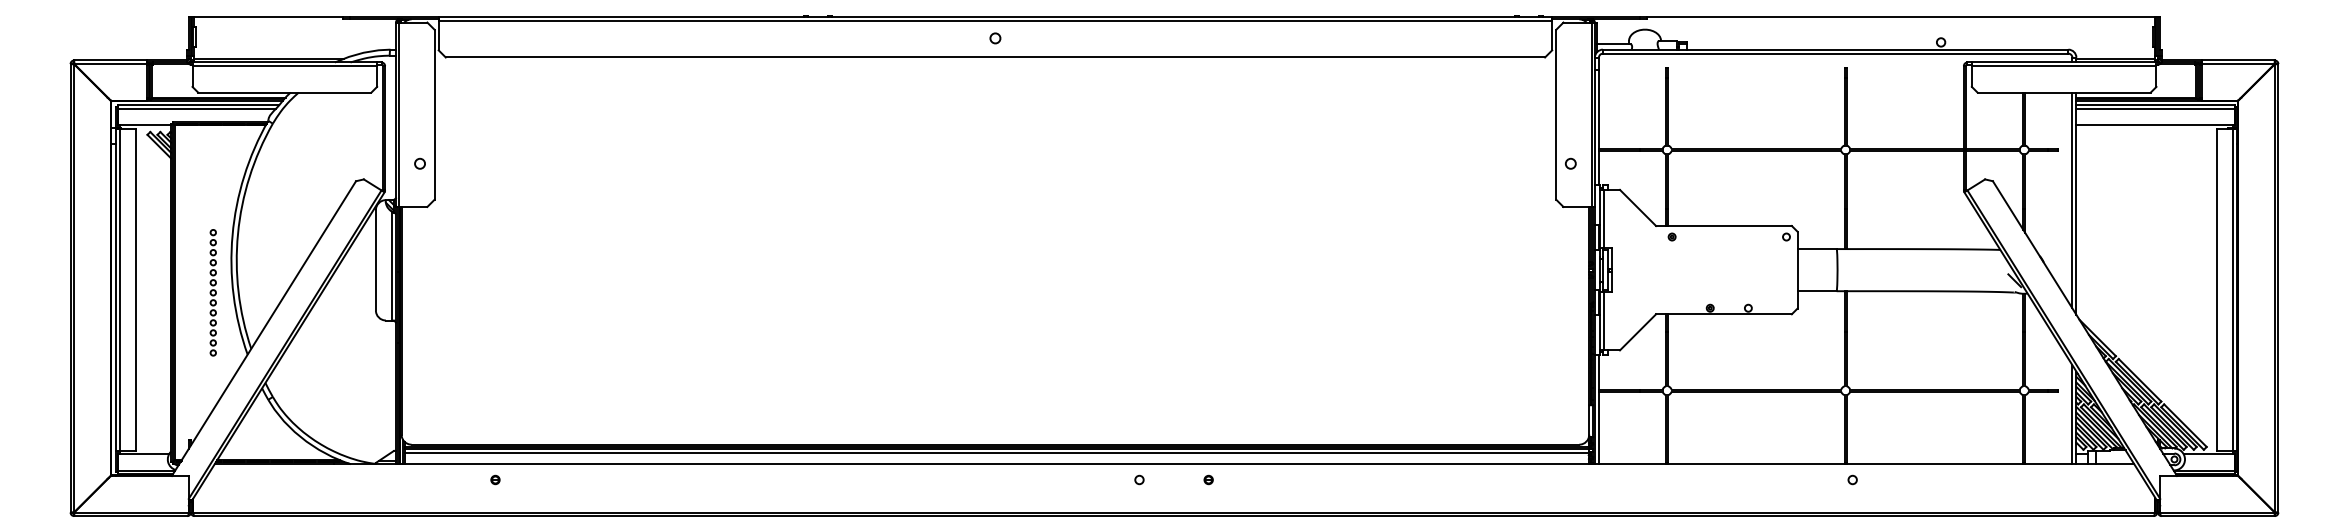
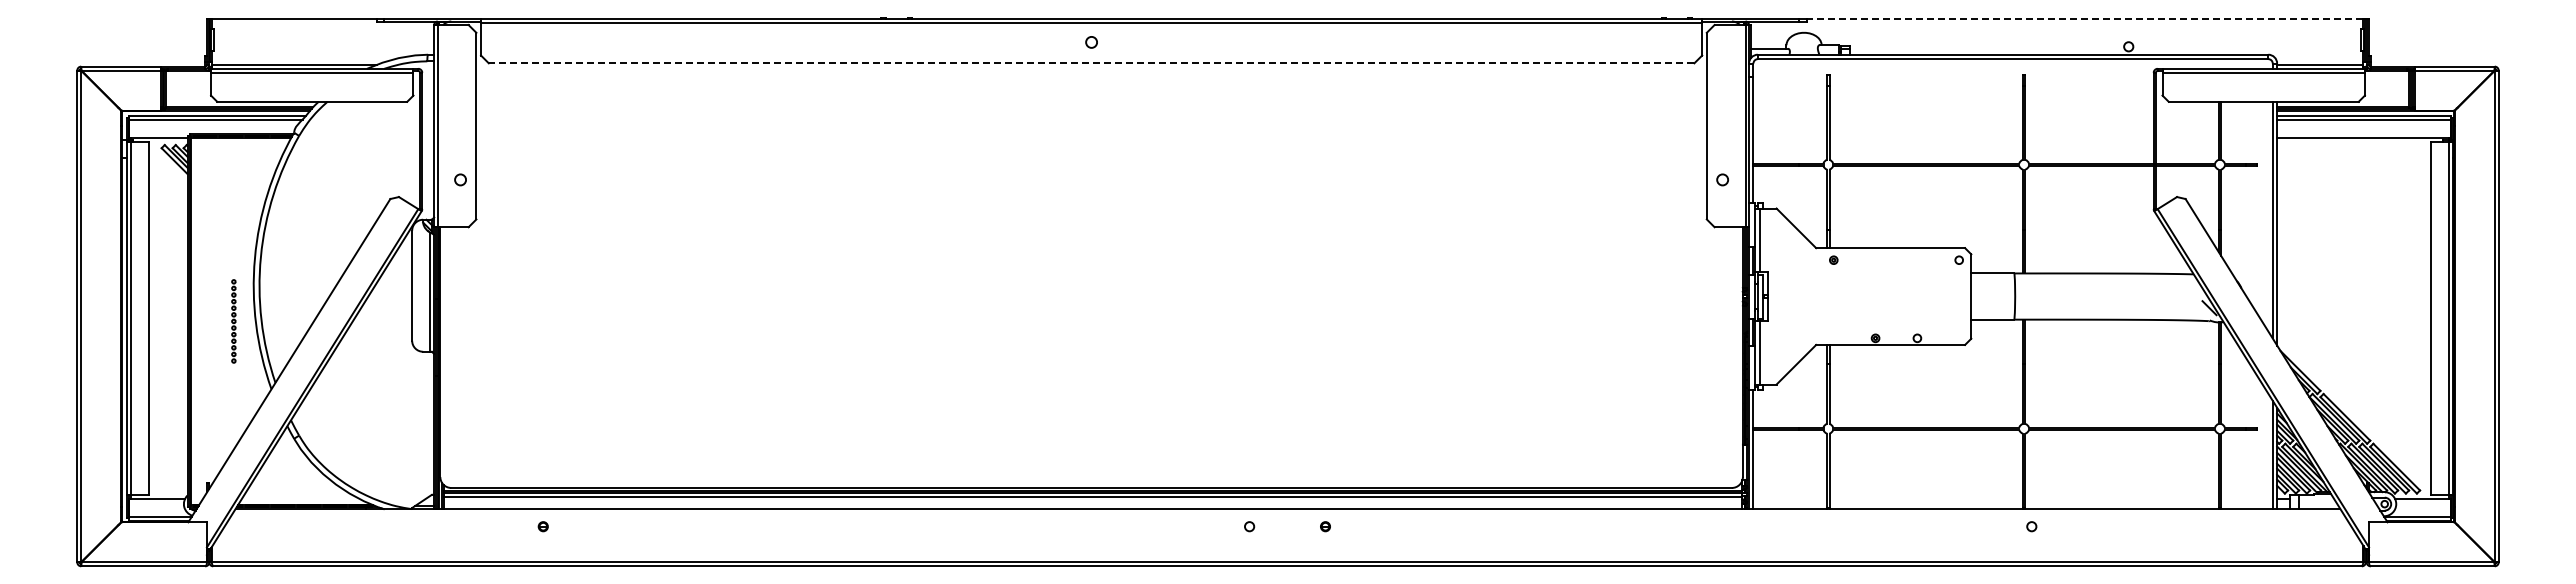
line: (1900, 17) -> (2084, 19), solid -> dashed
line: (995, 57) -> (1091, 63), solid -> dashed
part: (213, 292) -> (233, 321), size x0.6

